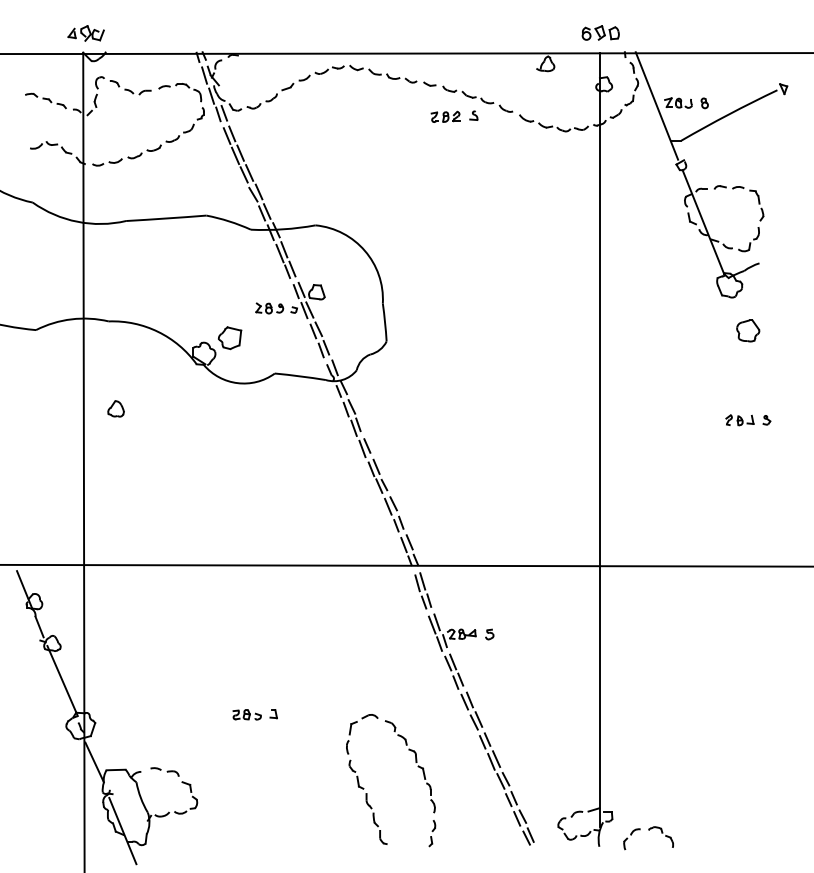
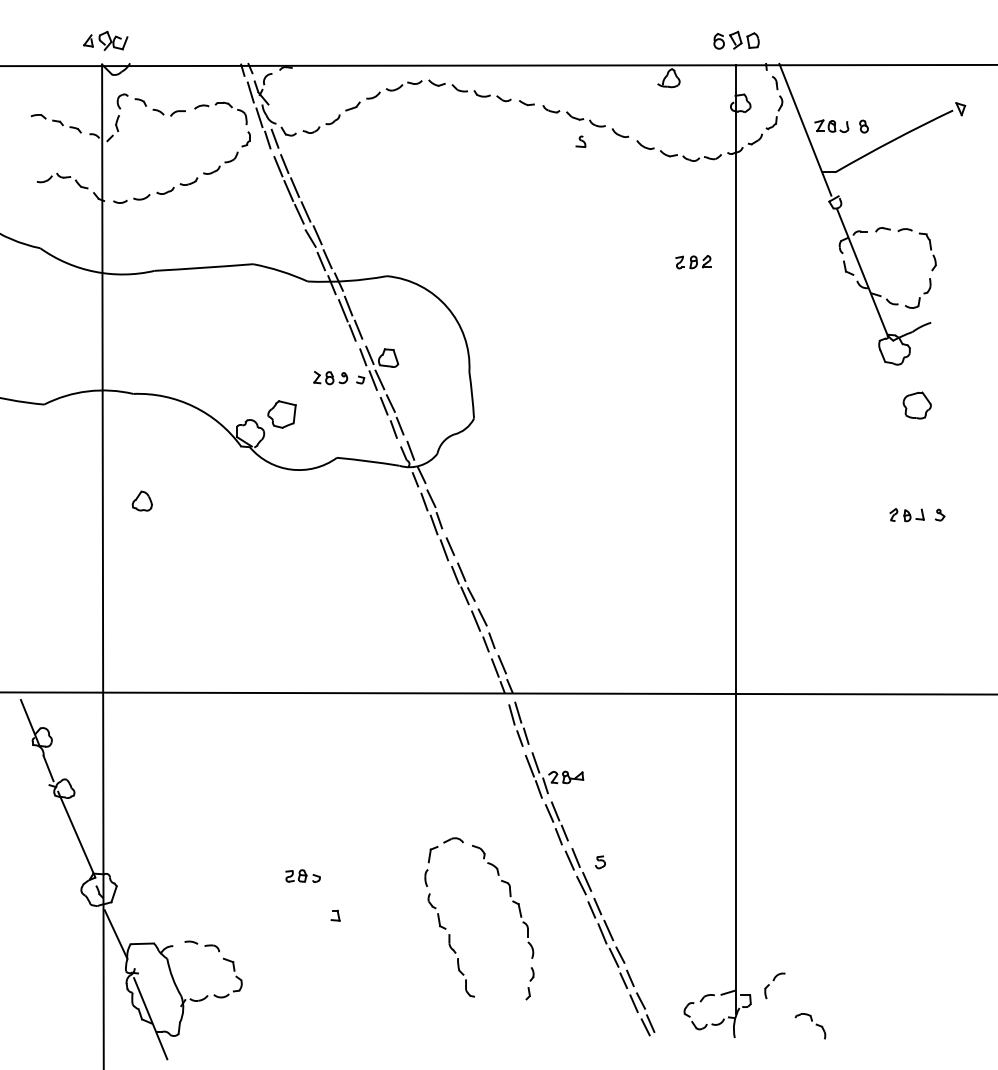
part: (445, 116) -> (693, 261), moved
part: (489, 634) -> (600, 862), moved
part: (273, 714) -> (335, 916), moved
part: (367, 793) -> (450, 934), moved
part: (631, 839) -> (774, 986), moved

